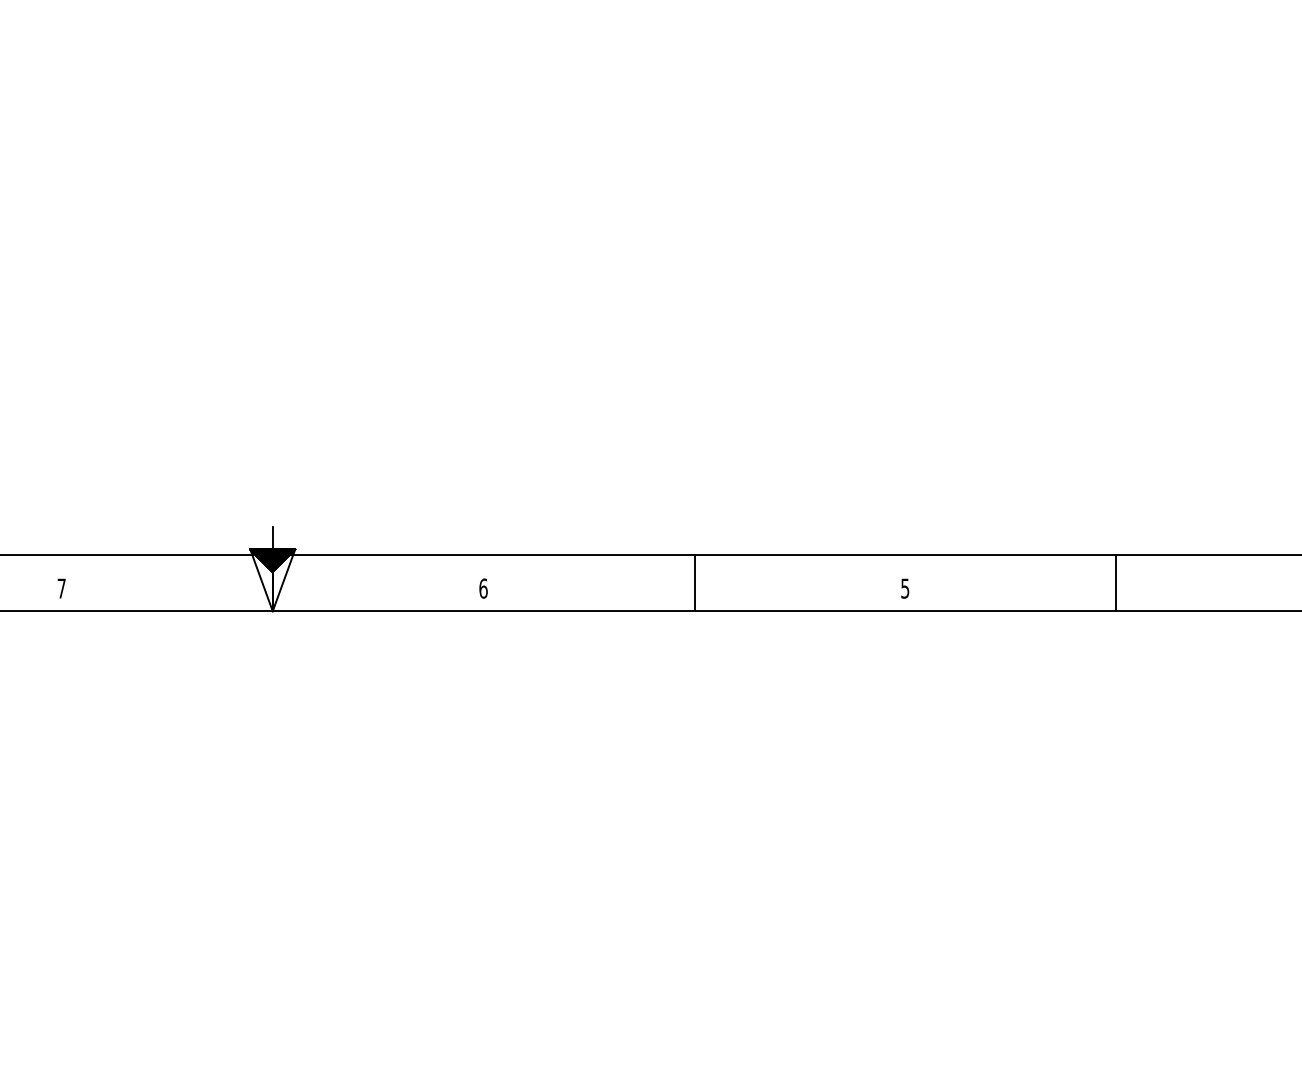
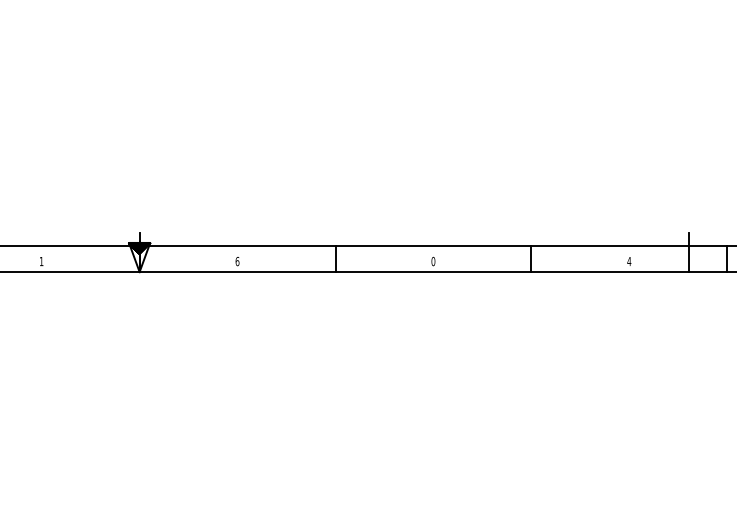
text: (61, 588) -> (41, 261), 7 -> 1
text: (905, 588) -> (433, 261), 5 -> 0

